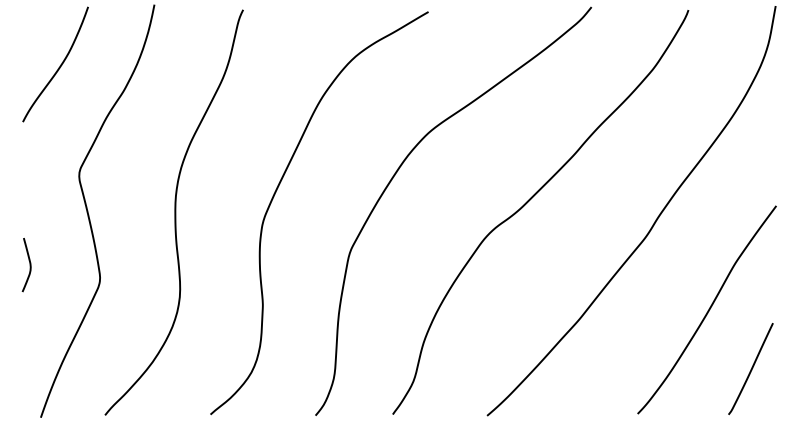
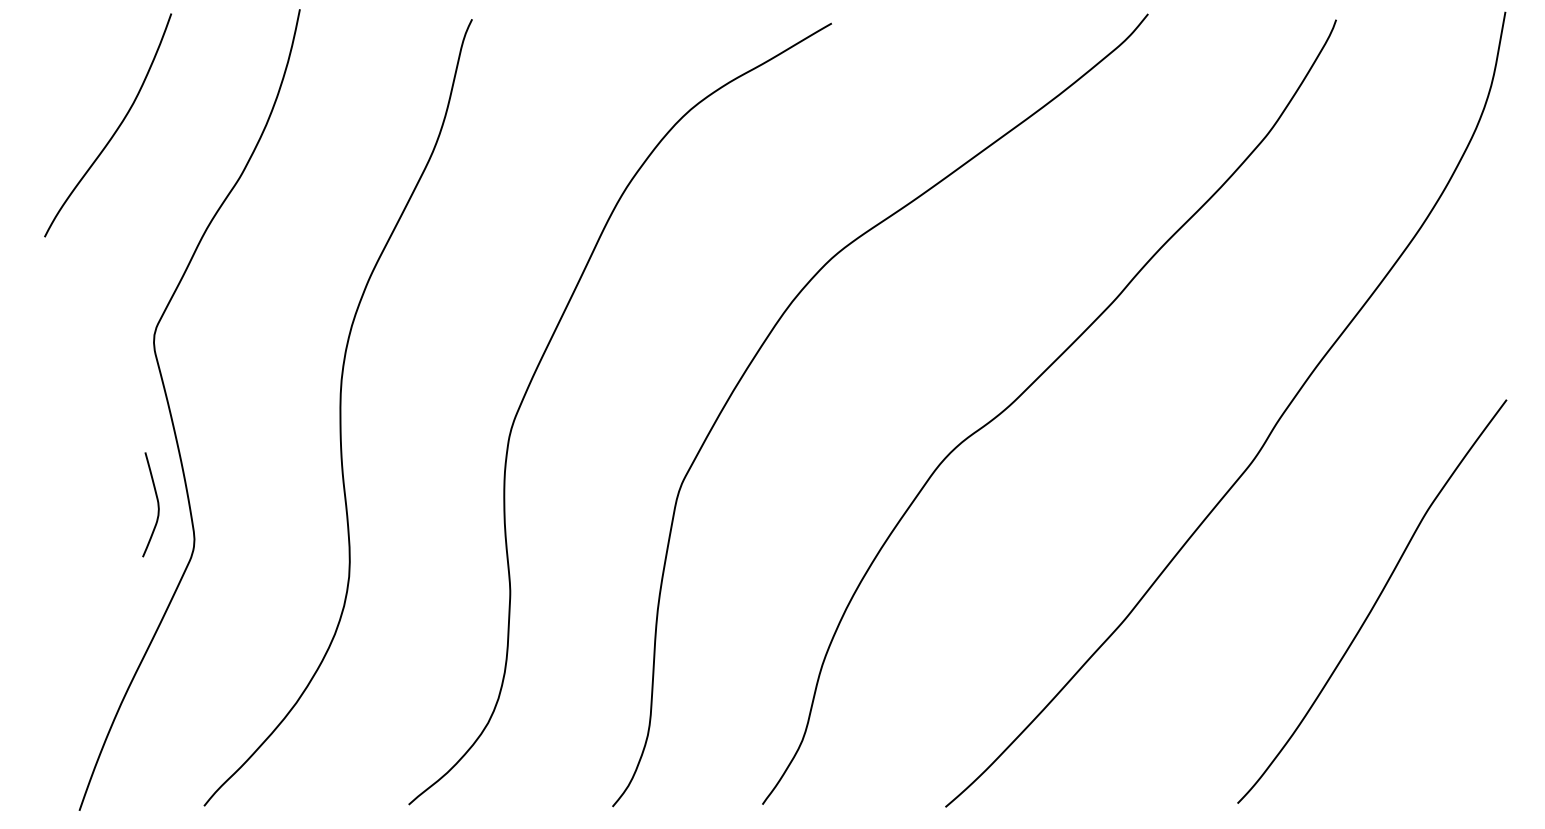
curve: (29, 265) -> (156, 505), moved
curve: (750, 369) -> (1456, 717), removed

